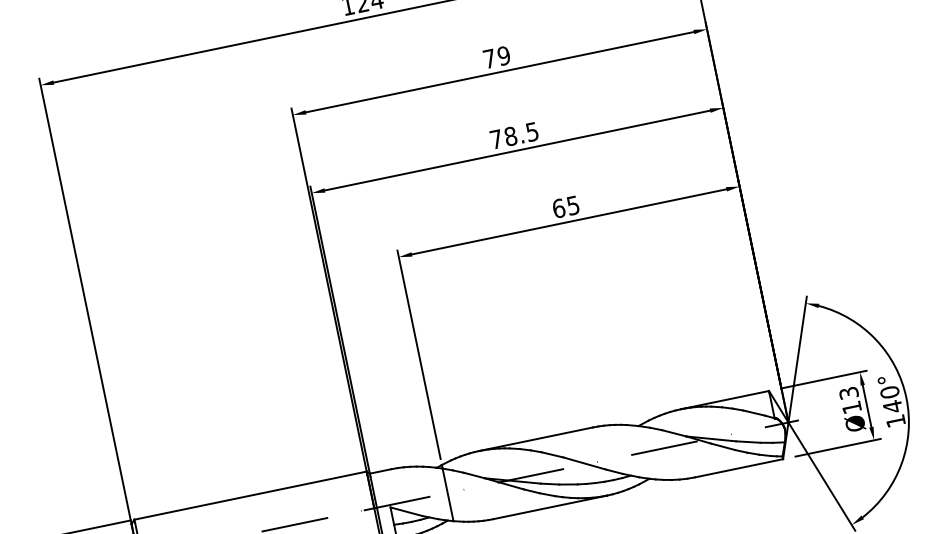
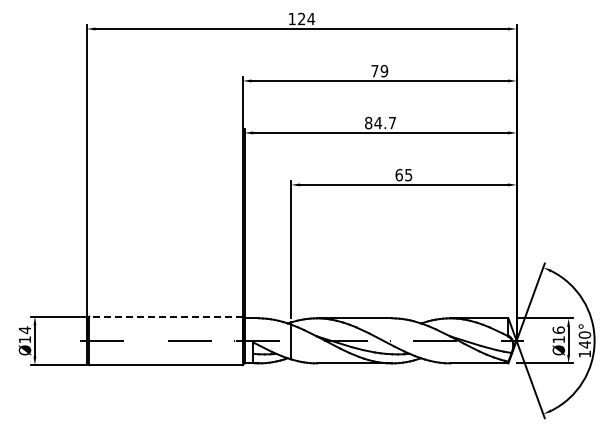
text: (514, 134) -> (380, 122), 78.5 -> 84.7
text: (848, 392) -> (558, 329), Ø13 -> Ø16
line: (251, 495) -> (166, 316), solid -> dashed

